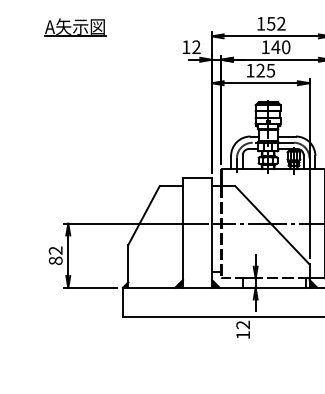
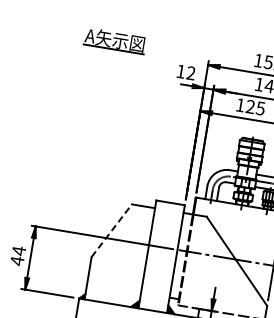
part: (75, 27) -> (115, 40), moved
line: (144, 215) -> (112, 230), solid -> dashed
text: (55, 255) -> (17, 255), 82 -> 44

